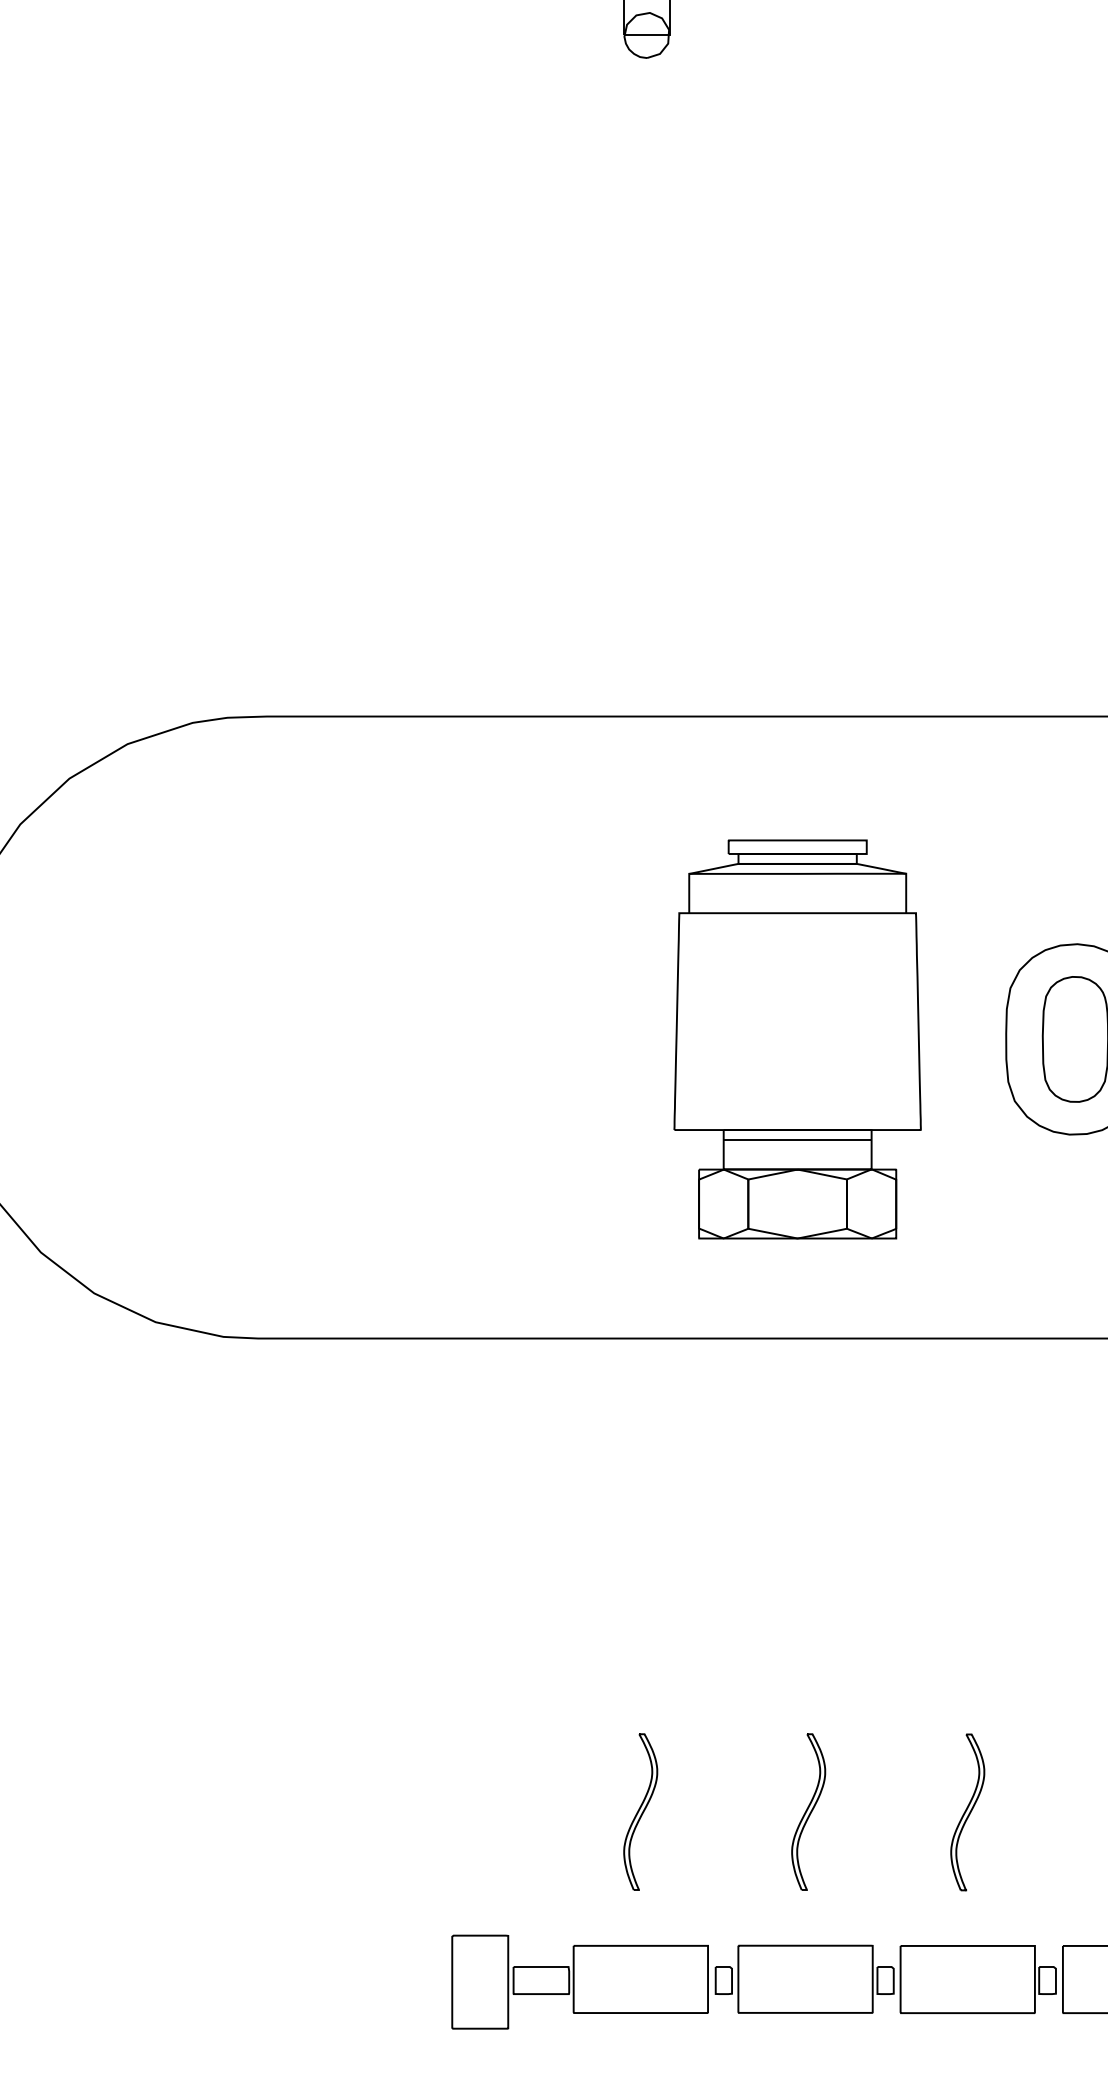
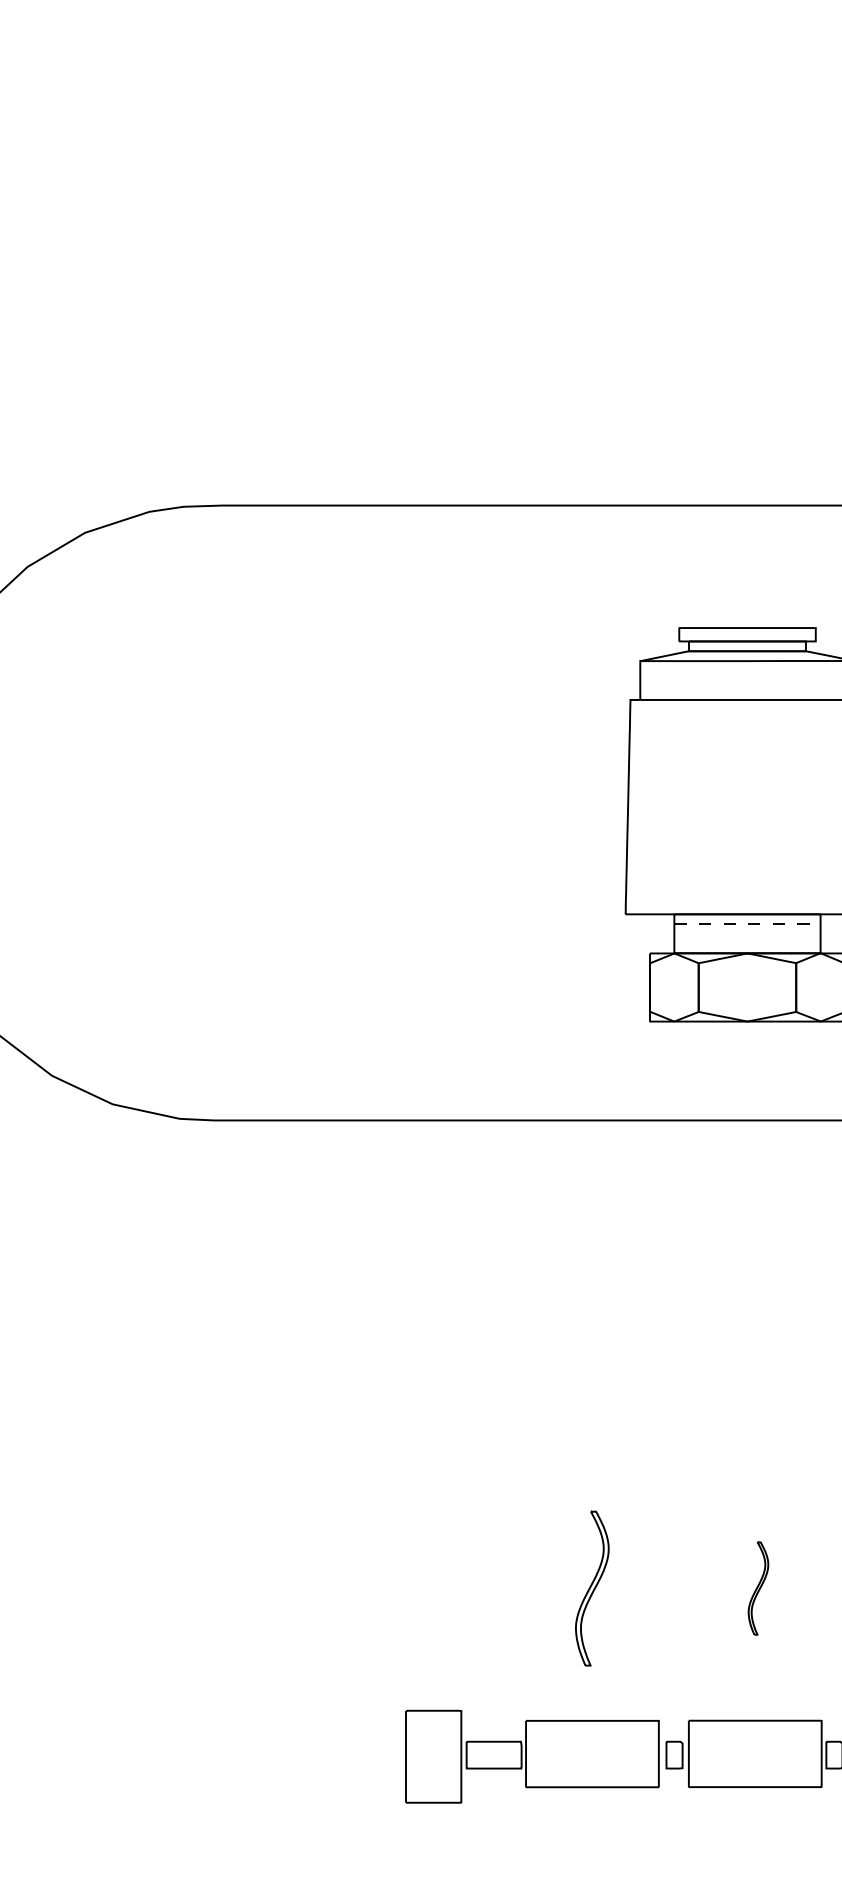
line: (797, 1139) -> (747, 923), solid -> dashed
part: (808, 1811) -> (758, 1588), size x0.6

